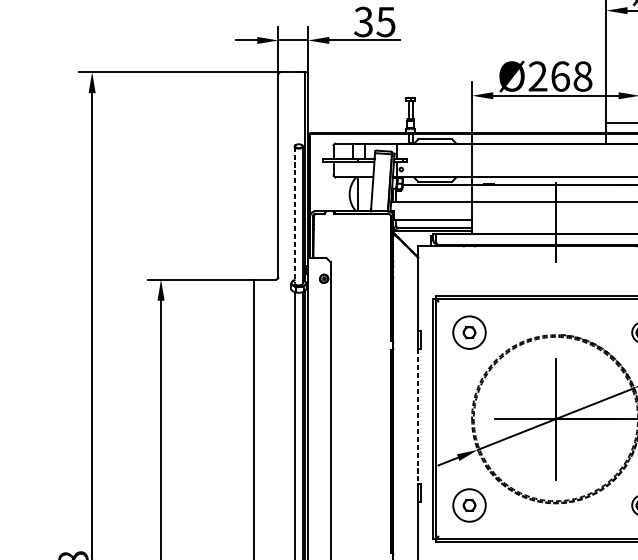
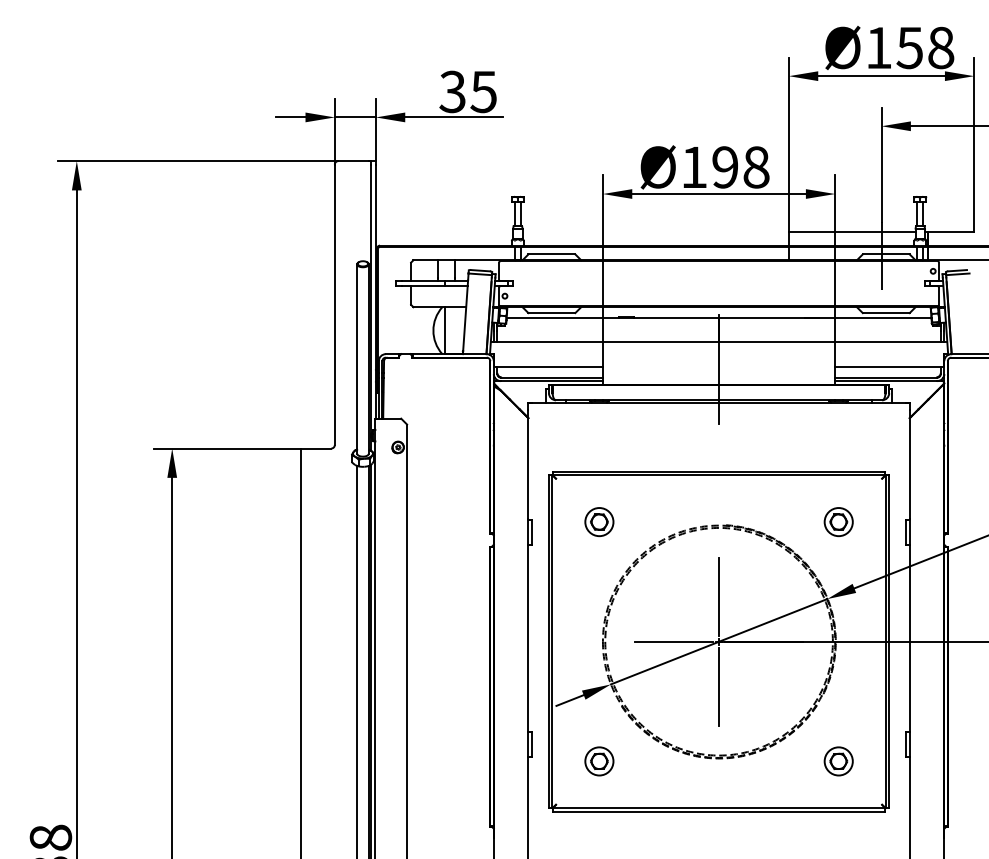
text: (549, 76) -> (709, 167), Ø268 -> Ø198
line: (294, 215) -> (357, 359), dashed -> solid
circle: (469, 332) -> (599, 522), size x0.62
line: (418, 417) -> (528, 639), dashed -> solid
circle: (469, 505) -> (599, 761), size x0.62

